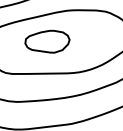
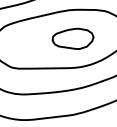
part: (46, 41) -> (72, 38), moved

